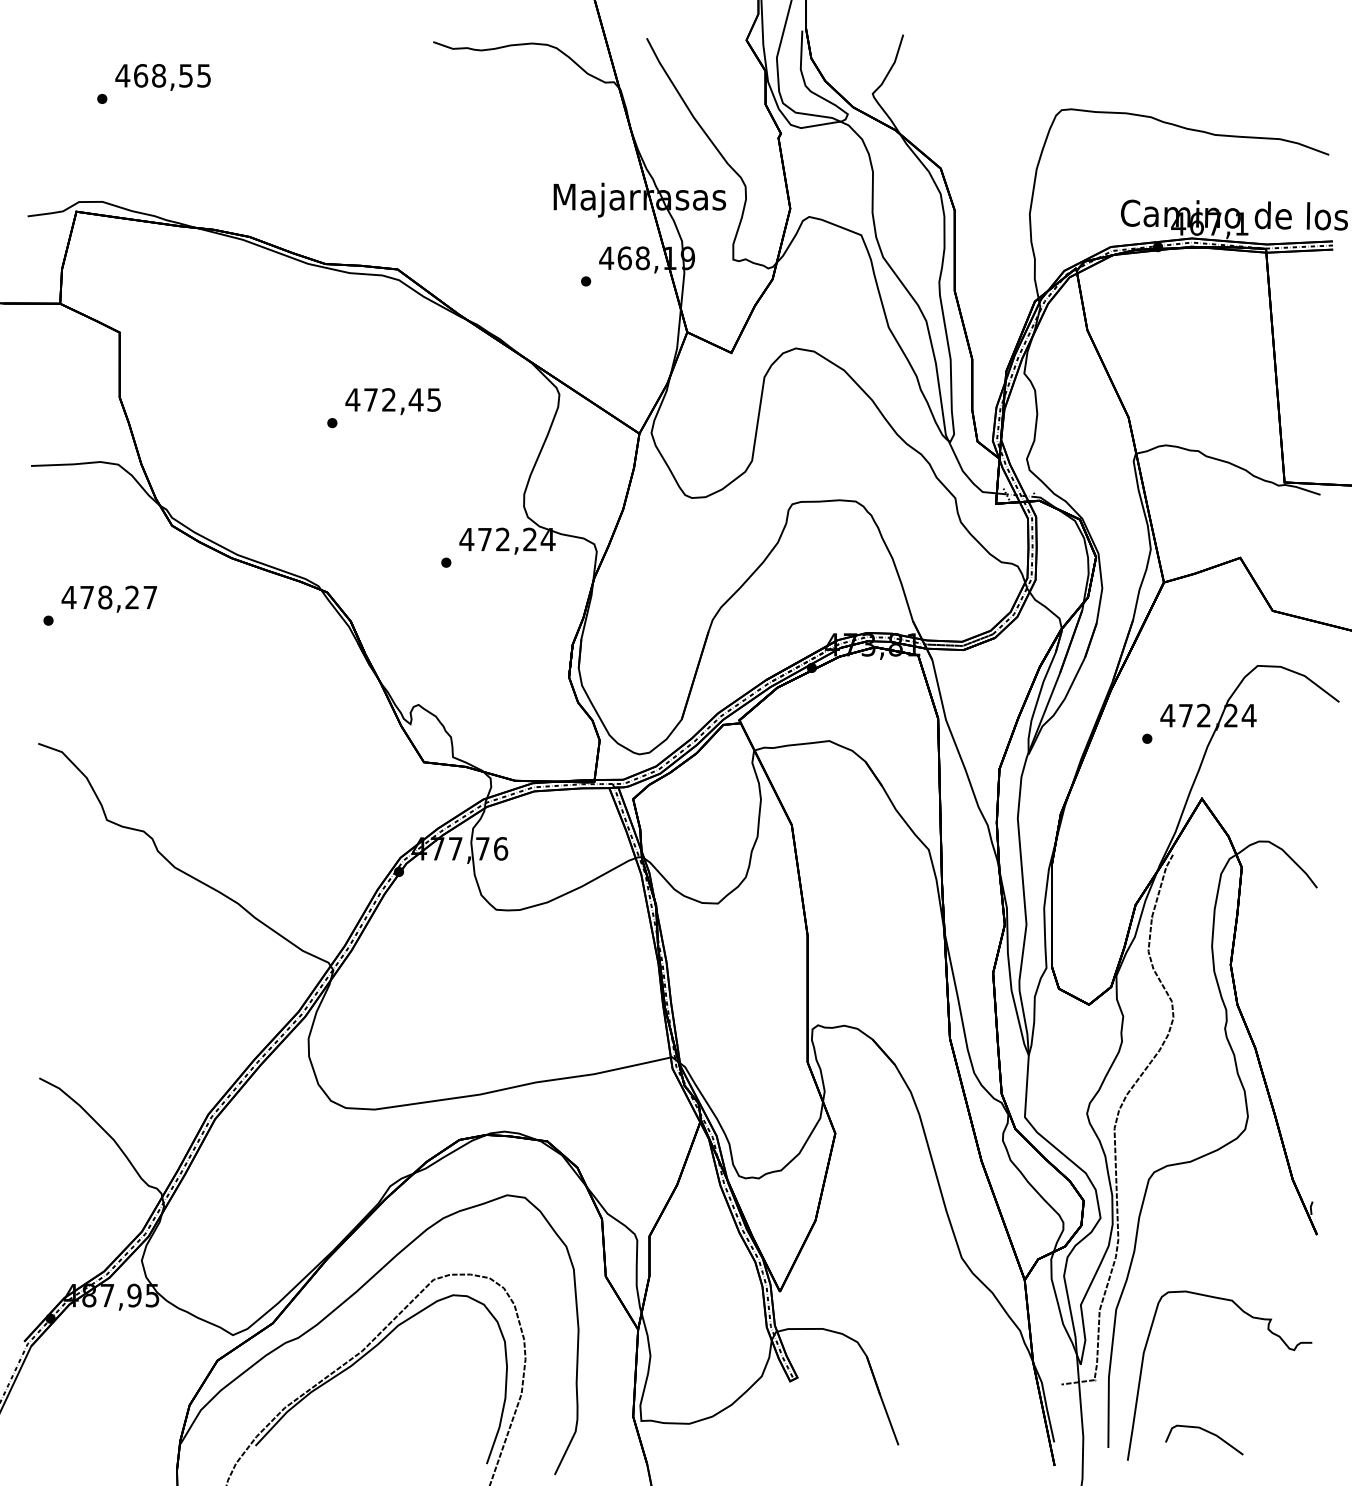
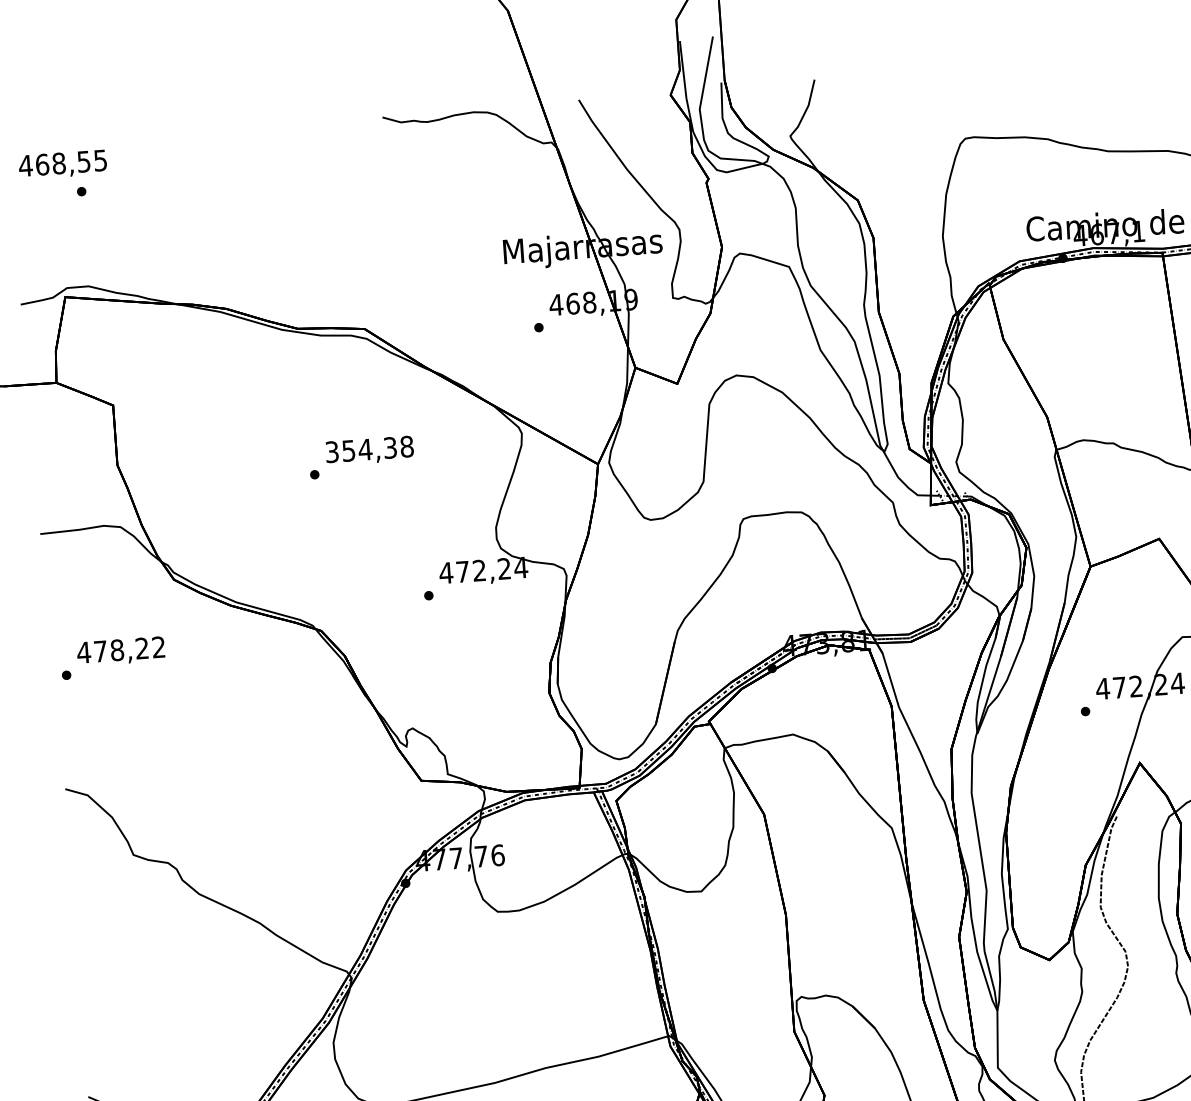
text: (162, 77) -> (62, 164), moved
text: (393, 399) -> (369, 448), 472,45 -> 354,38
text: (150, 597) -> (158, 647), 478,27 -> 478,22

